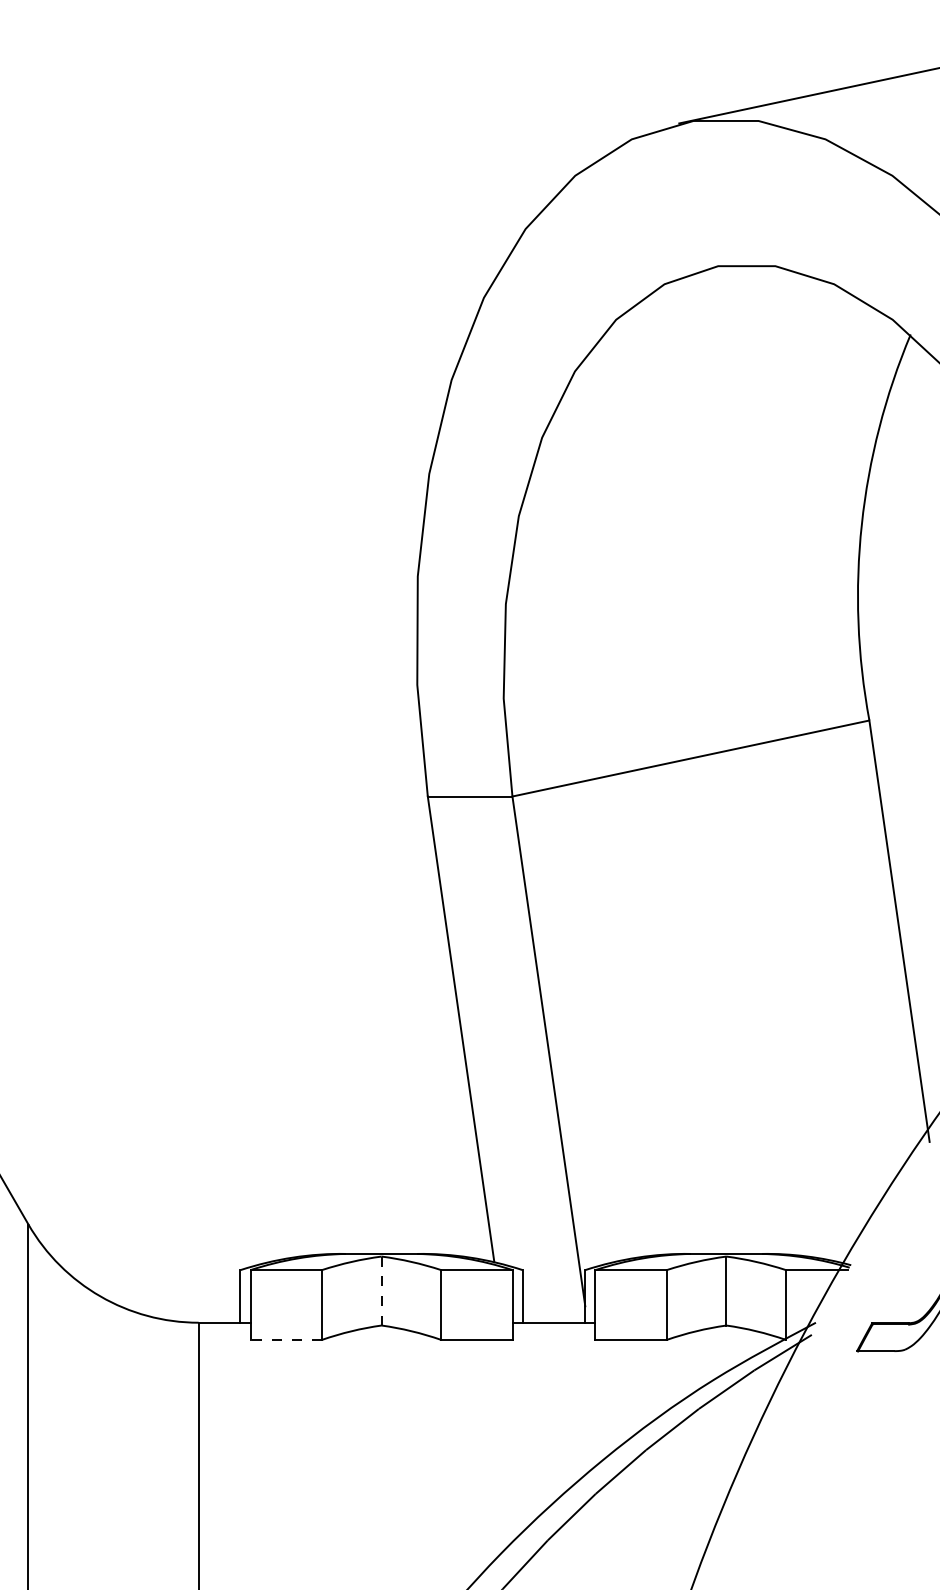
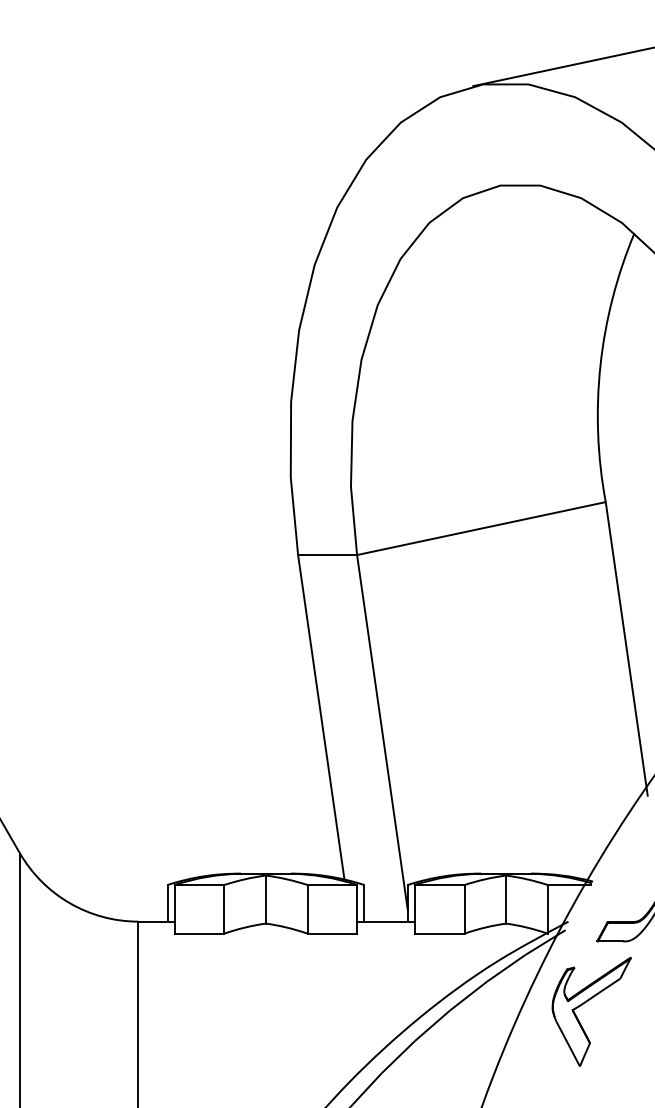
line: (381, 1292) -> (265, 900), dashed -> solid
line: (286, 1339) -> (199, 933), dashed -> solid
part: (840, 1440) -> (585, 1003), added

